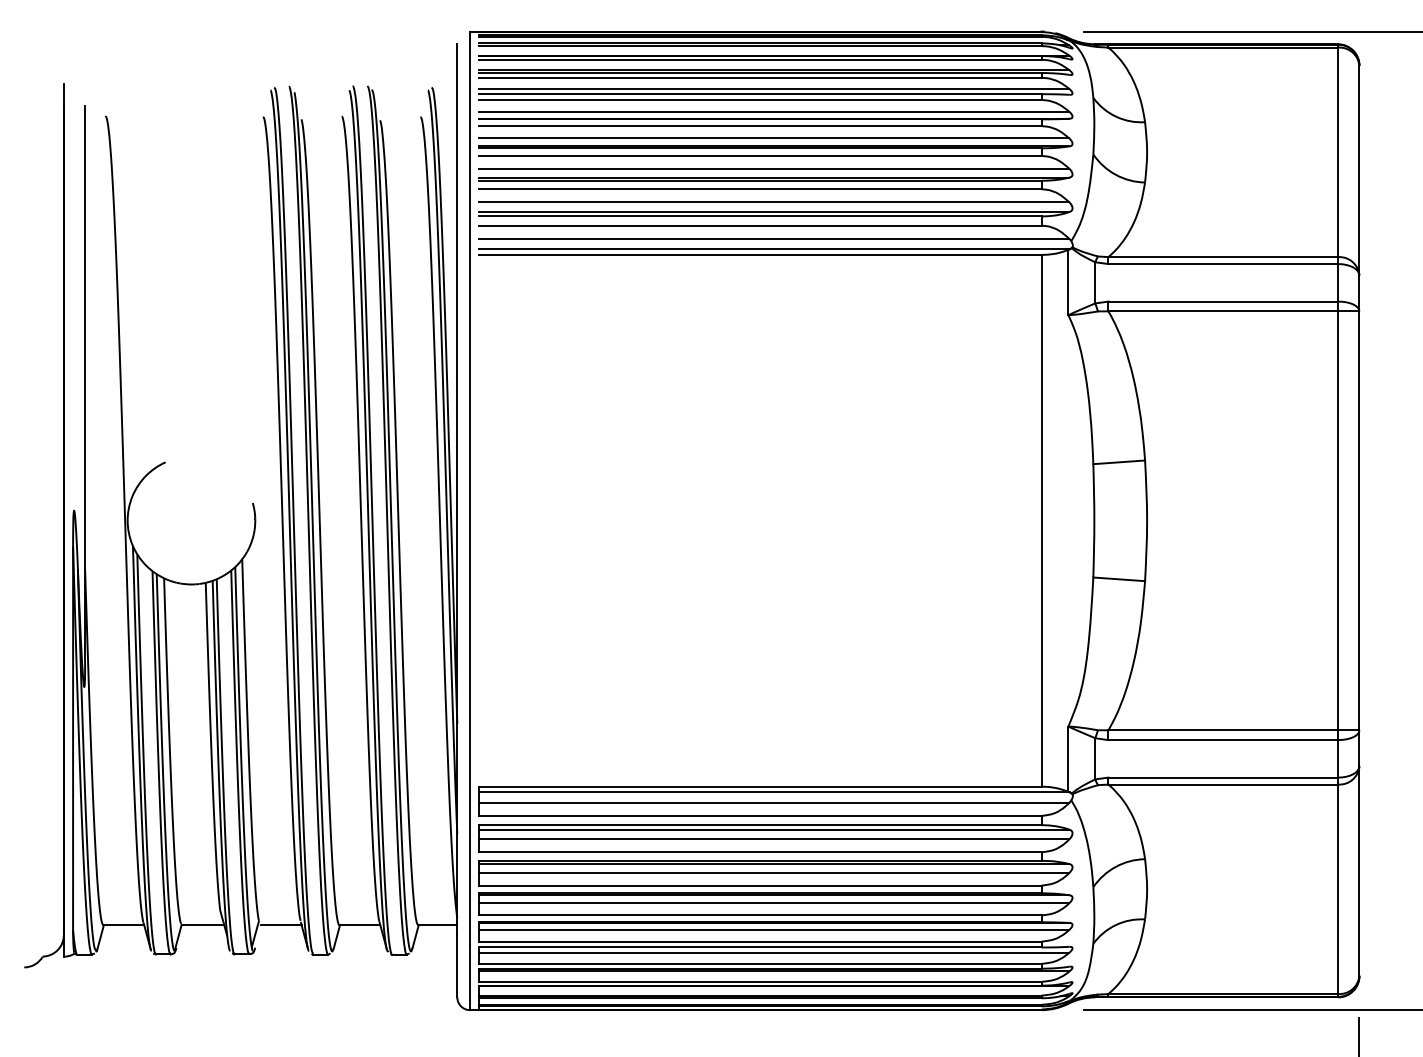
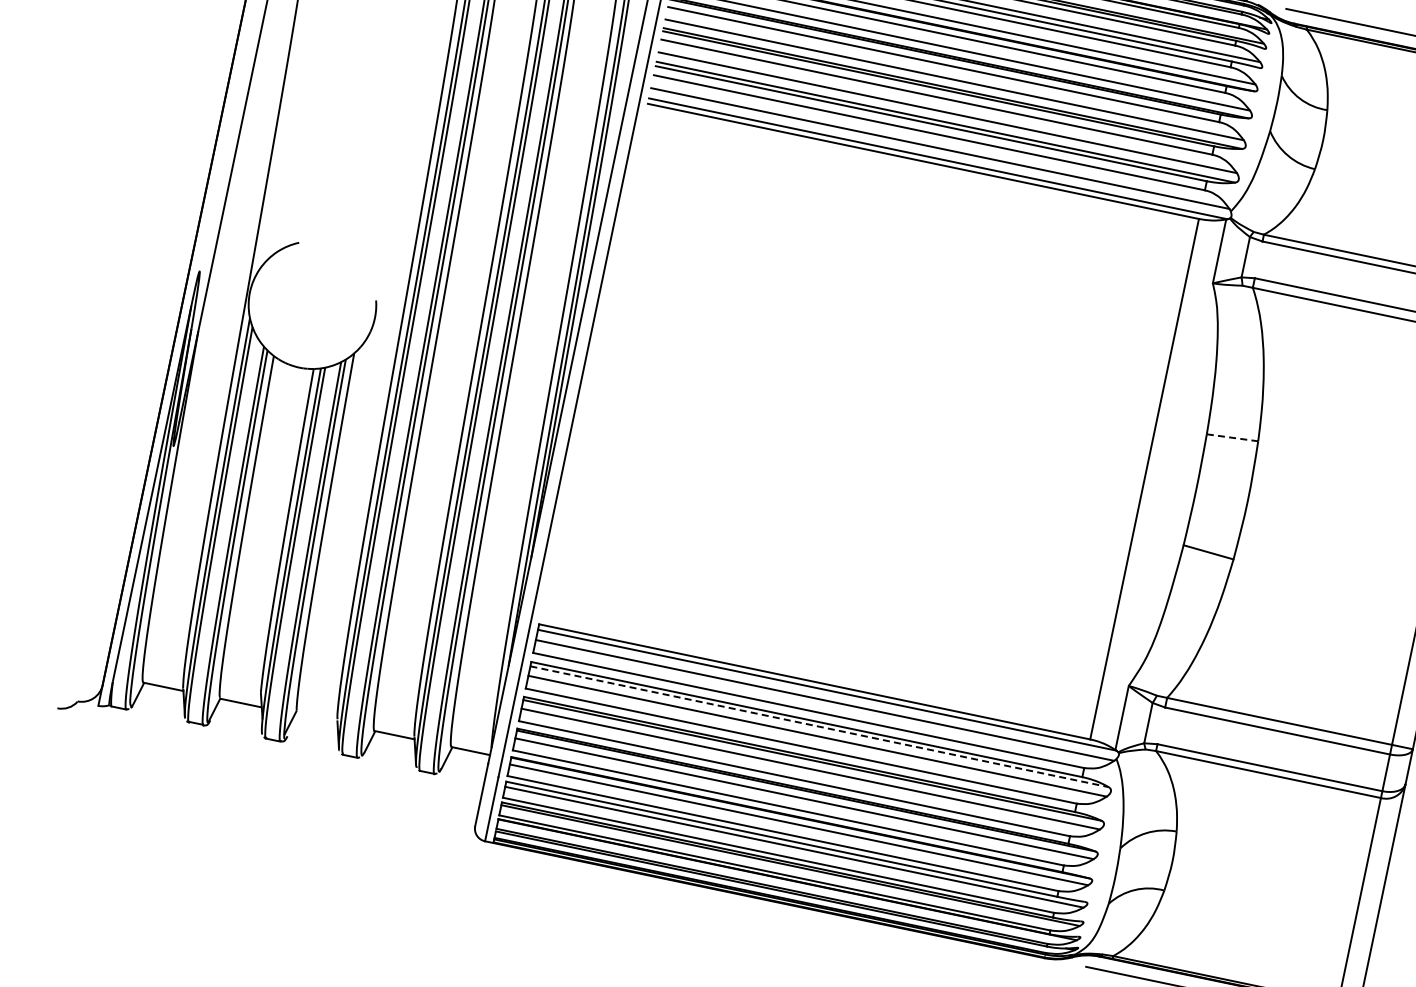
line: (1119, 462) -> (1232, 438), solid -> dashed
line: (774, 829) -> (820, 726), solid -> dashed
line: (280, 924) -> (317, 718), removed

